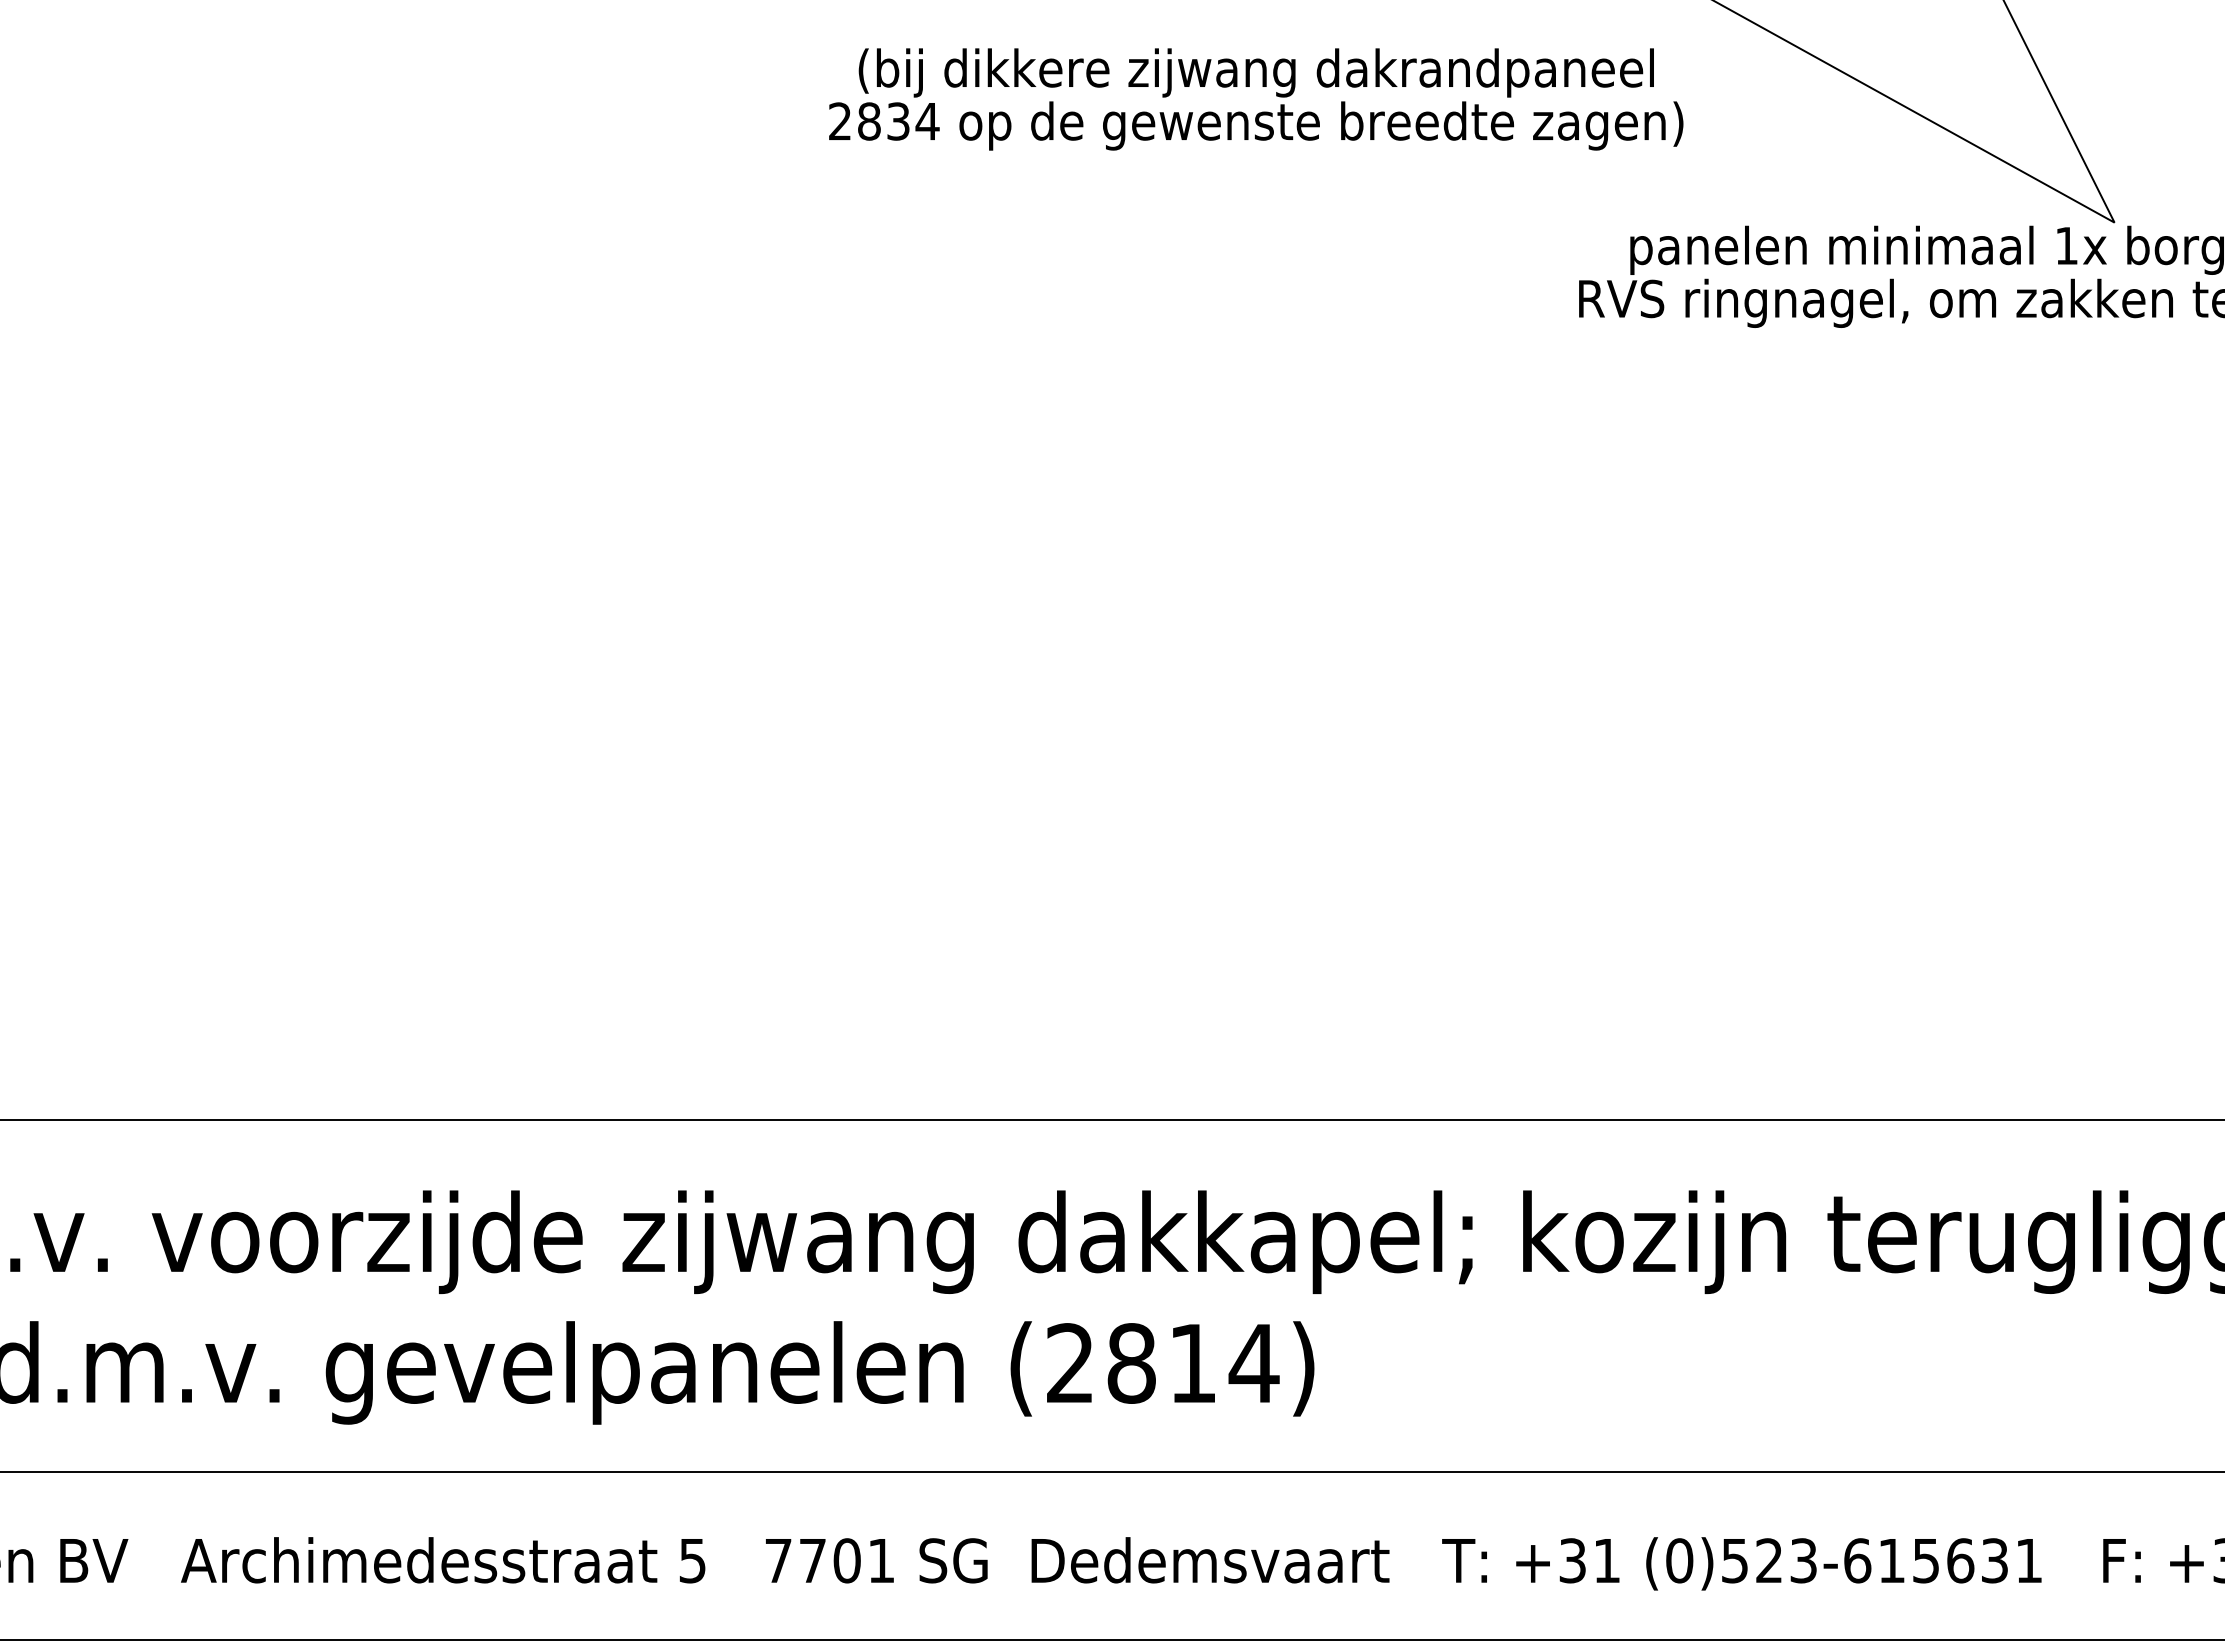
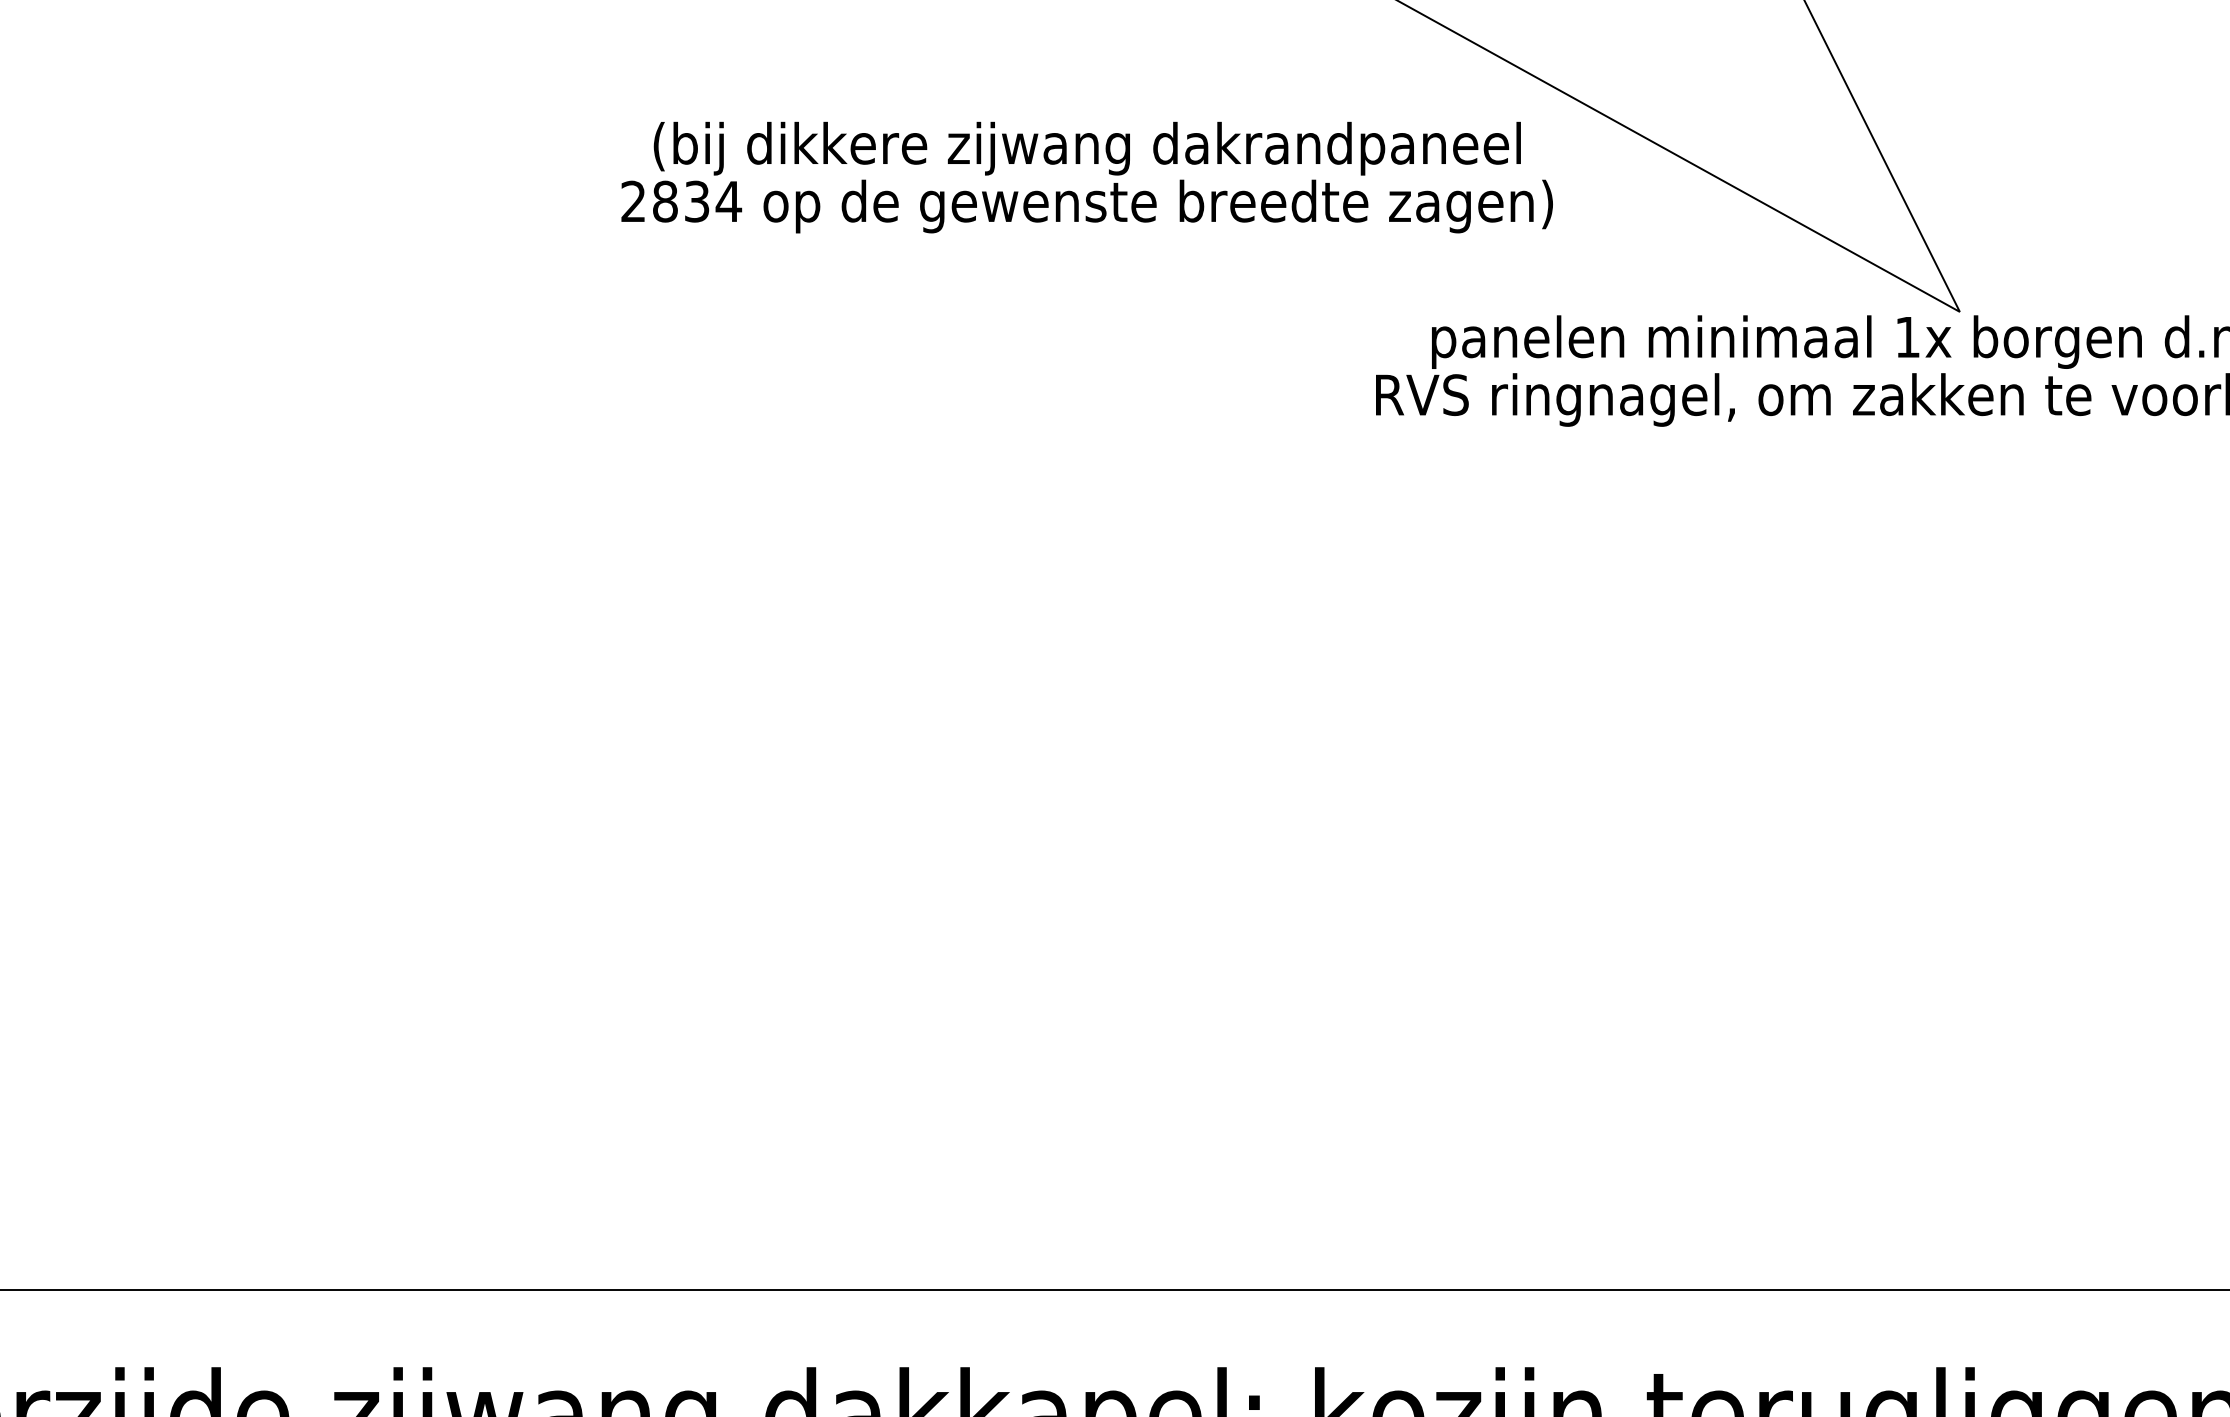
text: (1256, 99) -> (1087, 177), moved

